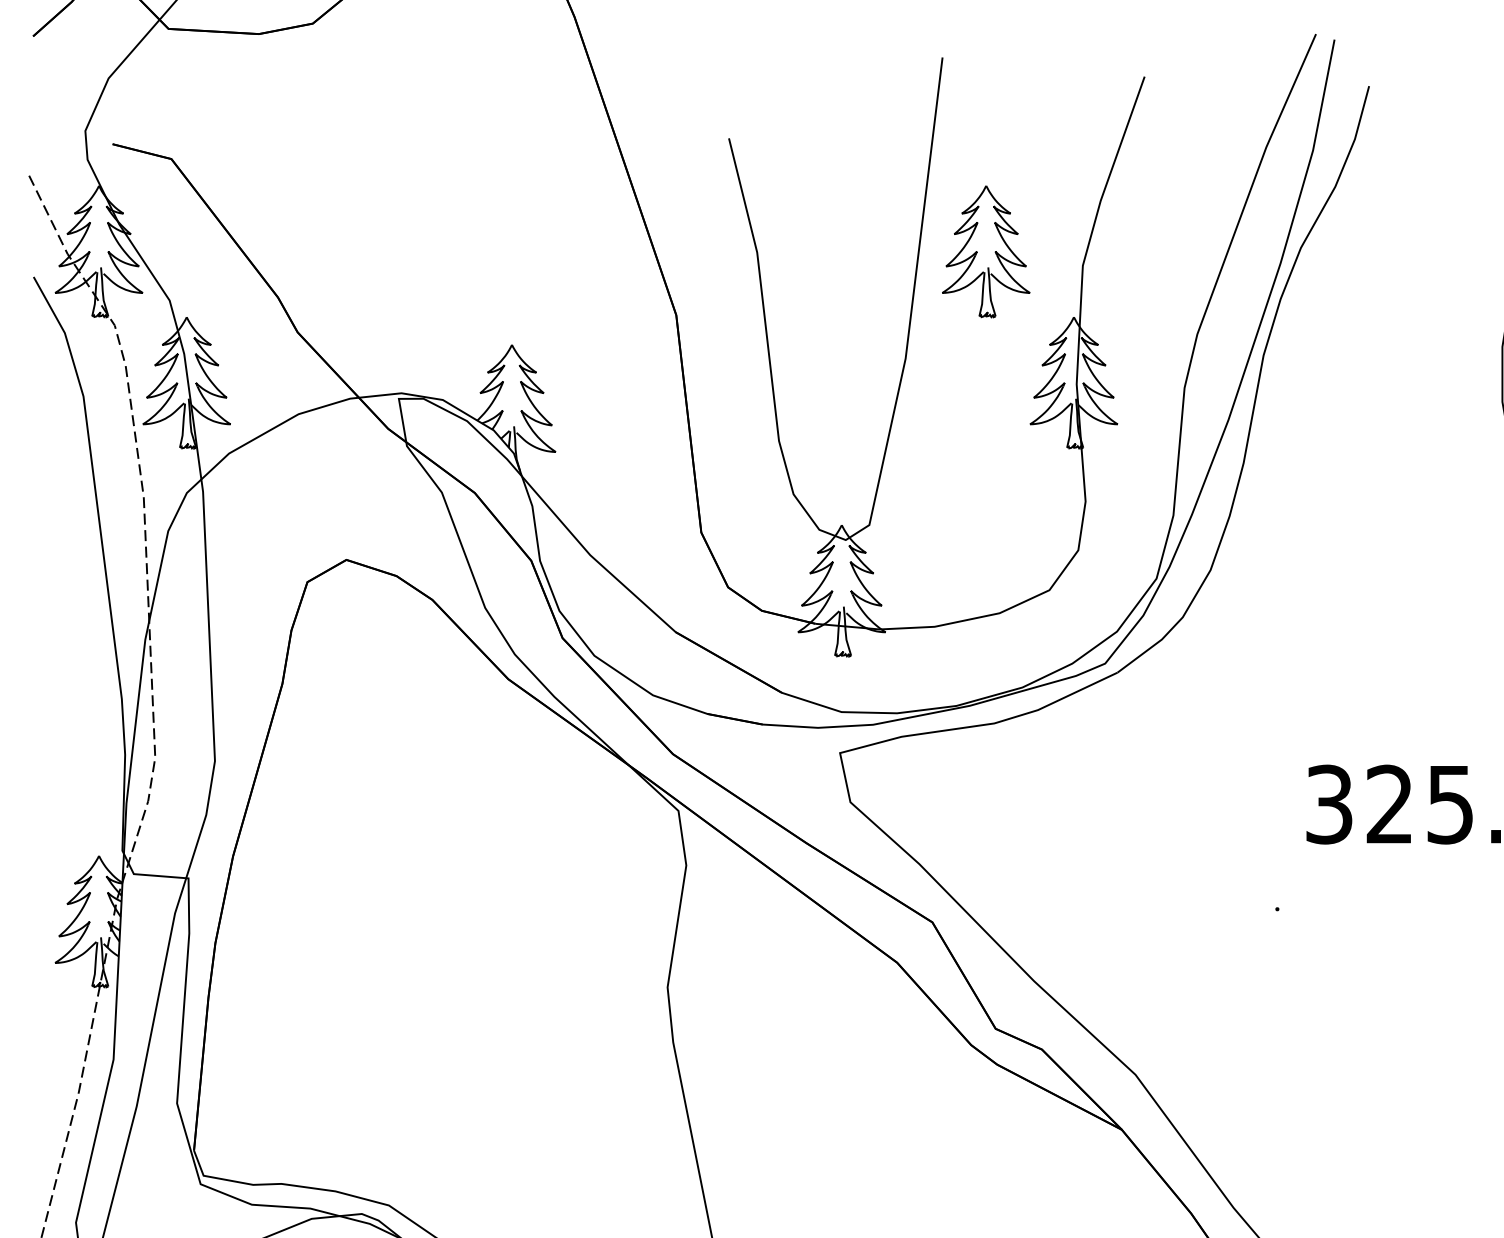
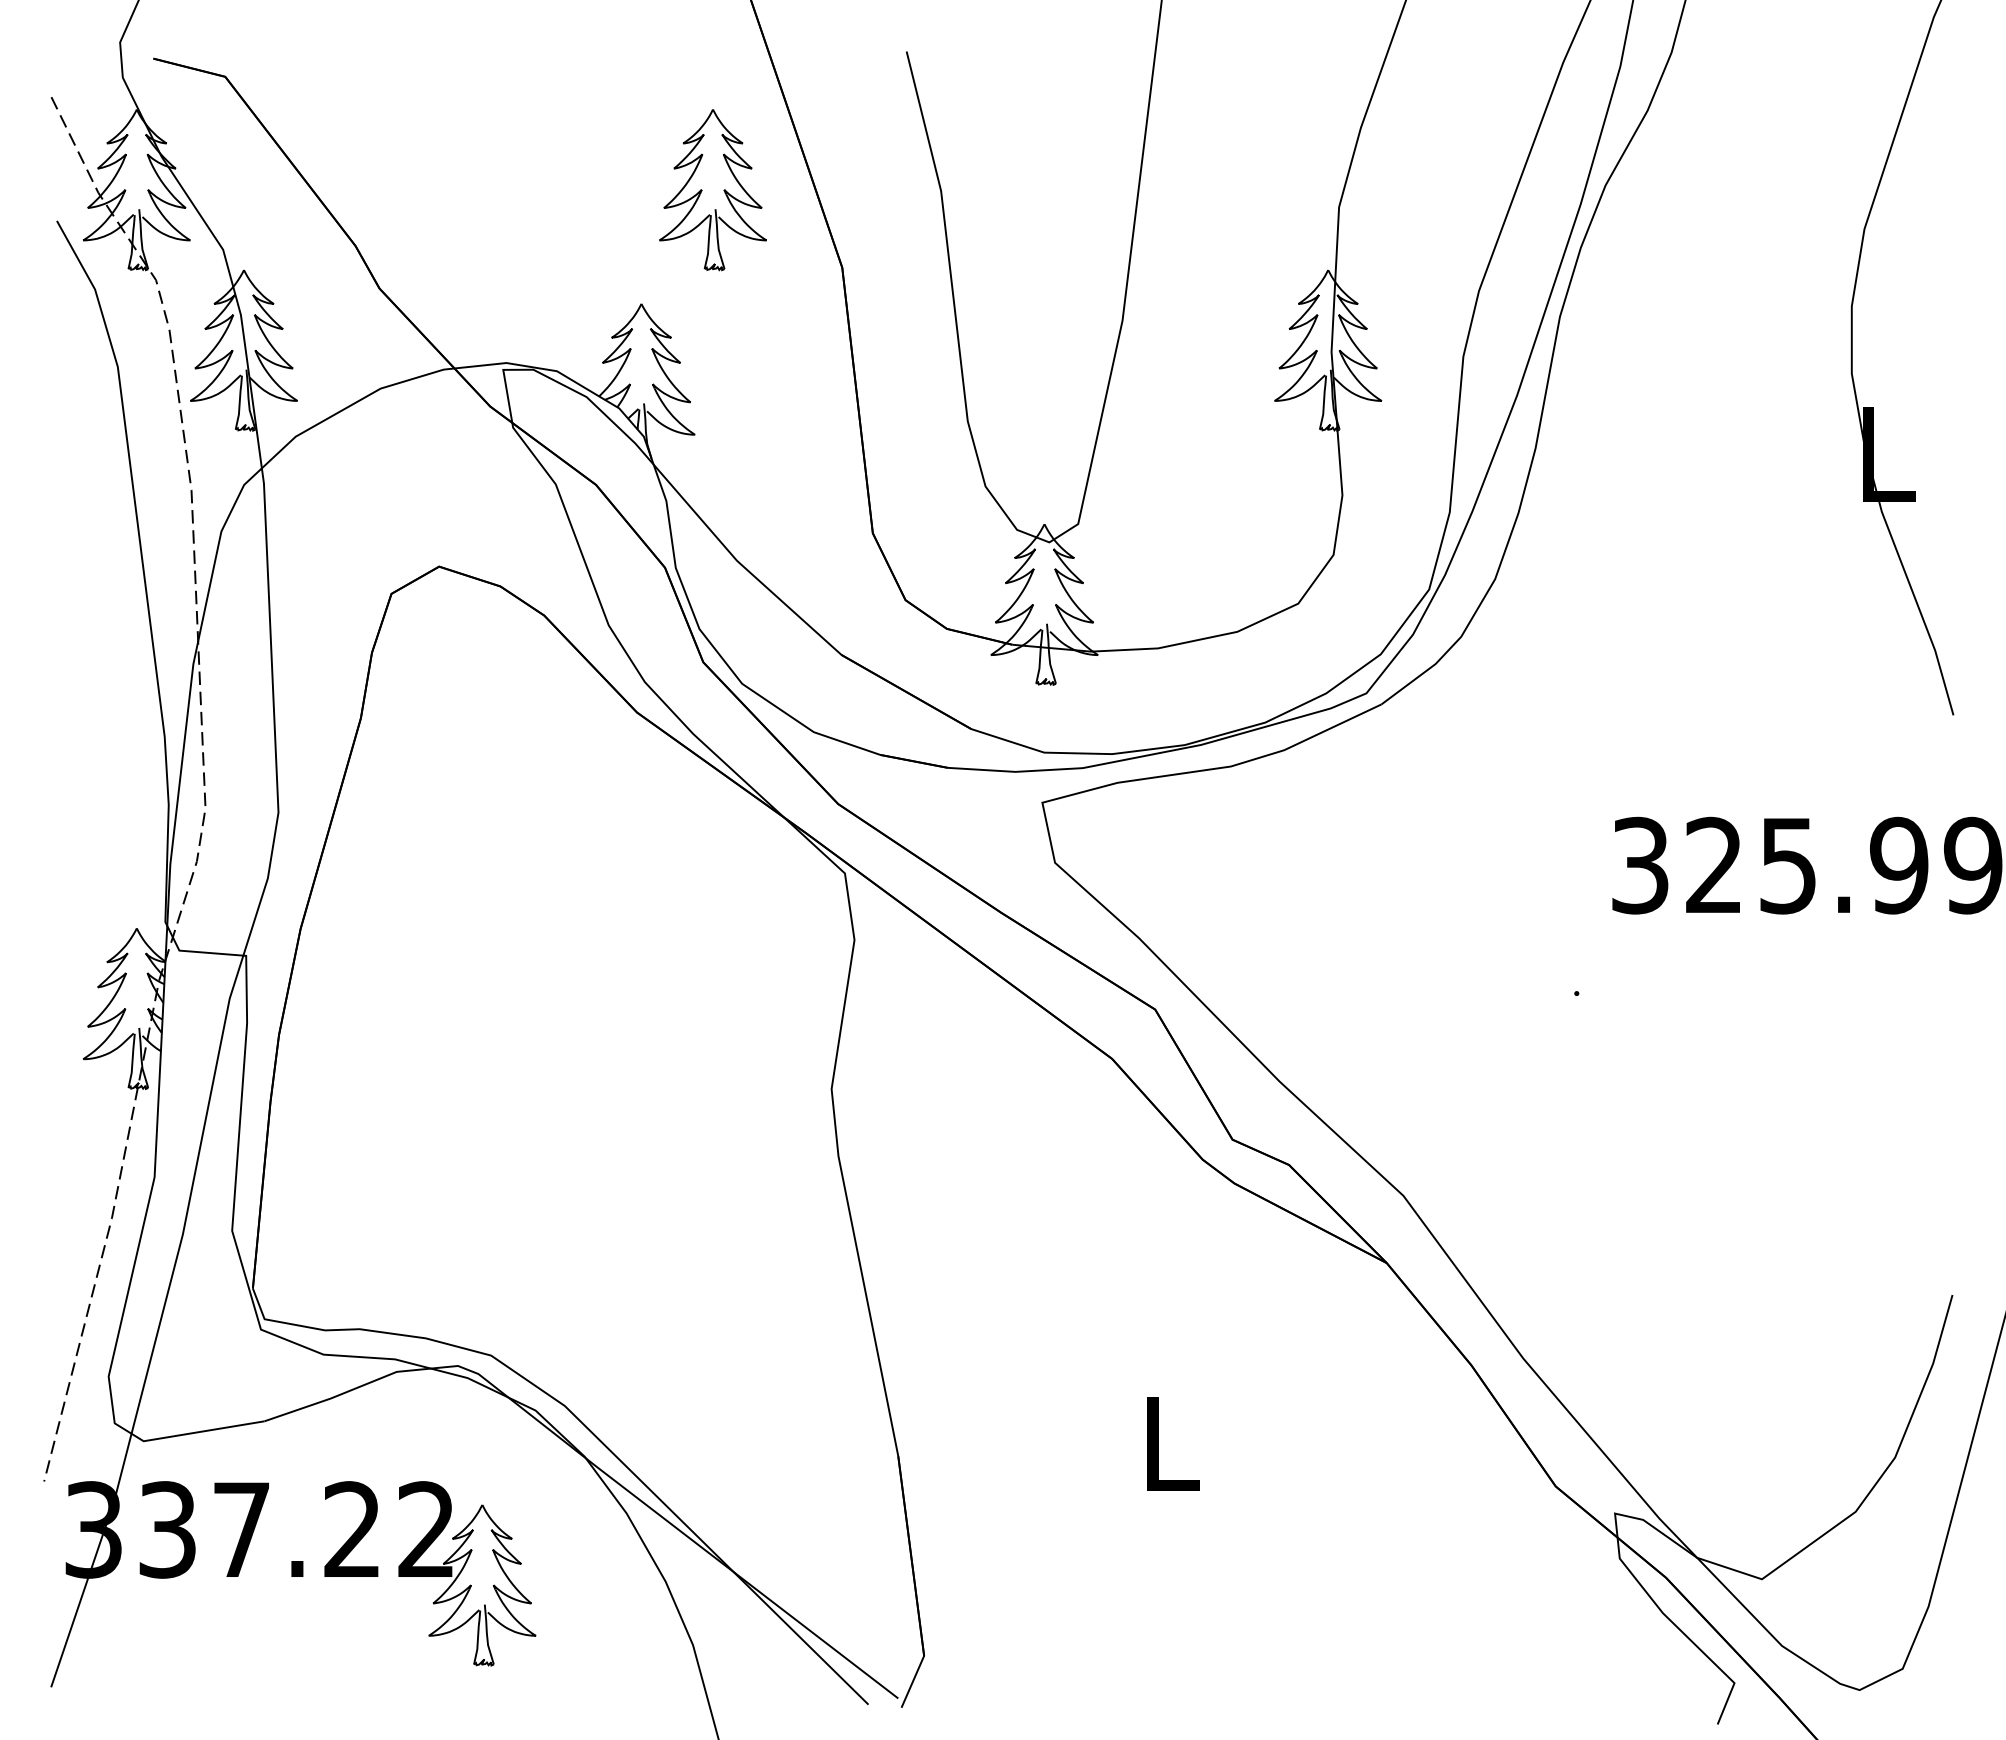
part: (985, 252) -> (712, 190), moved

